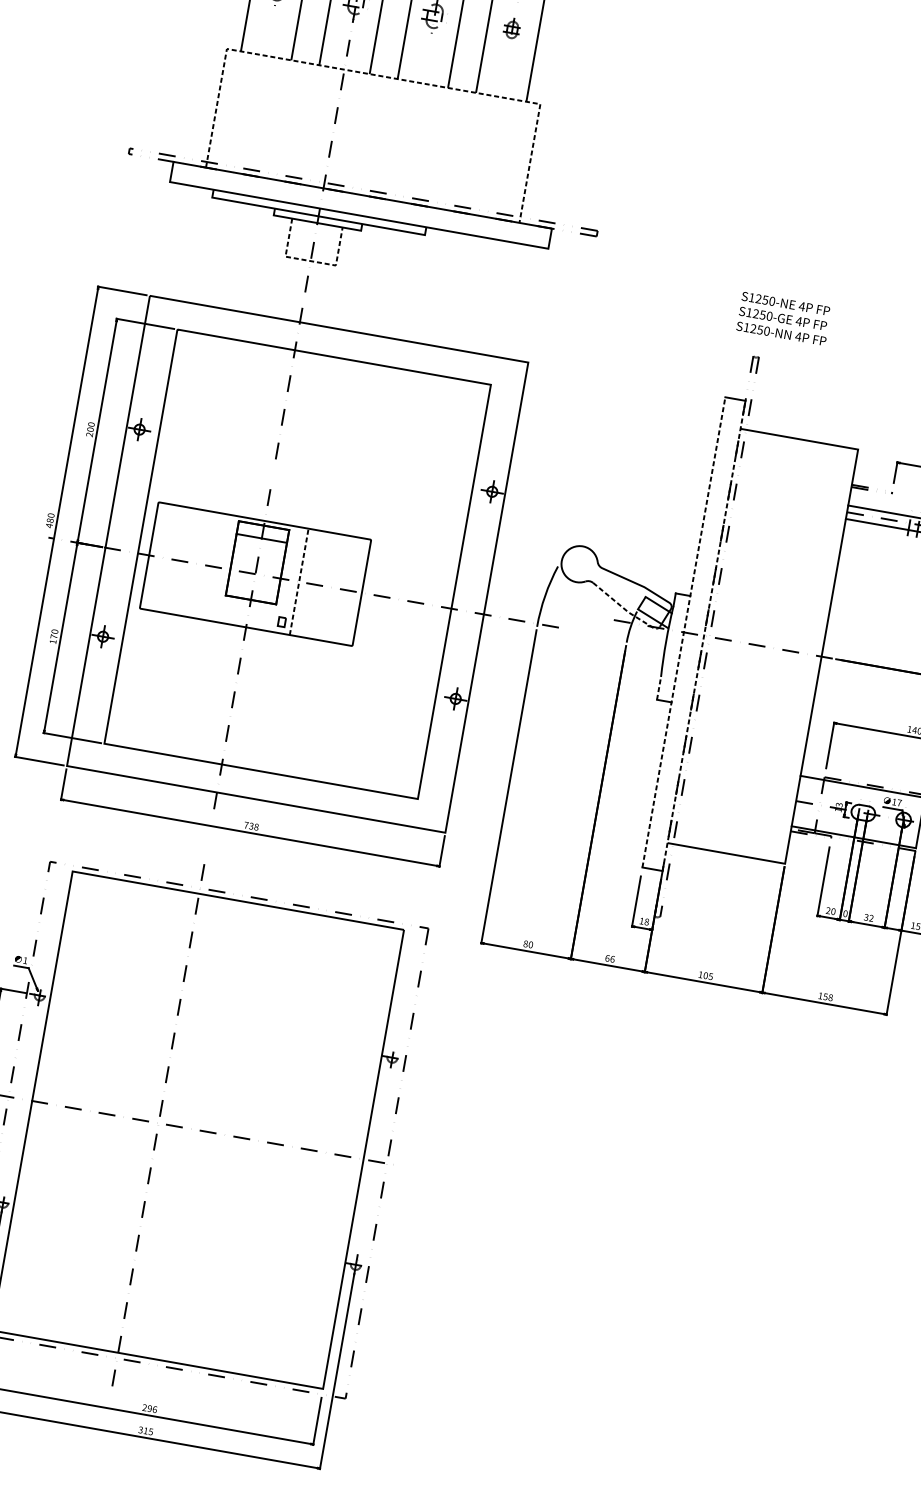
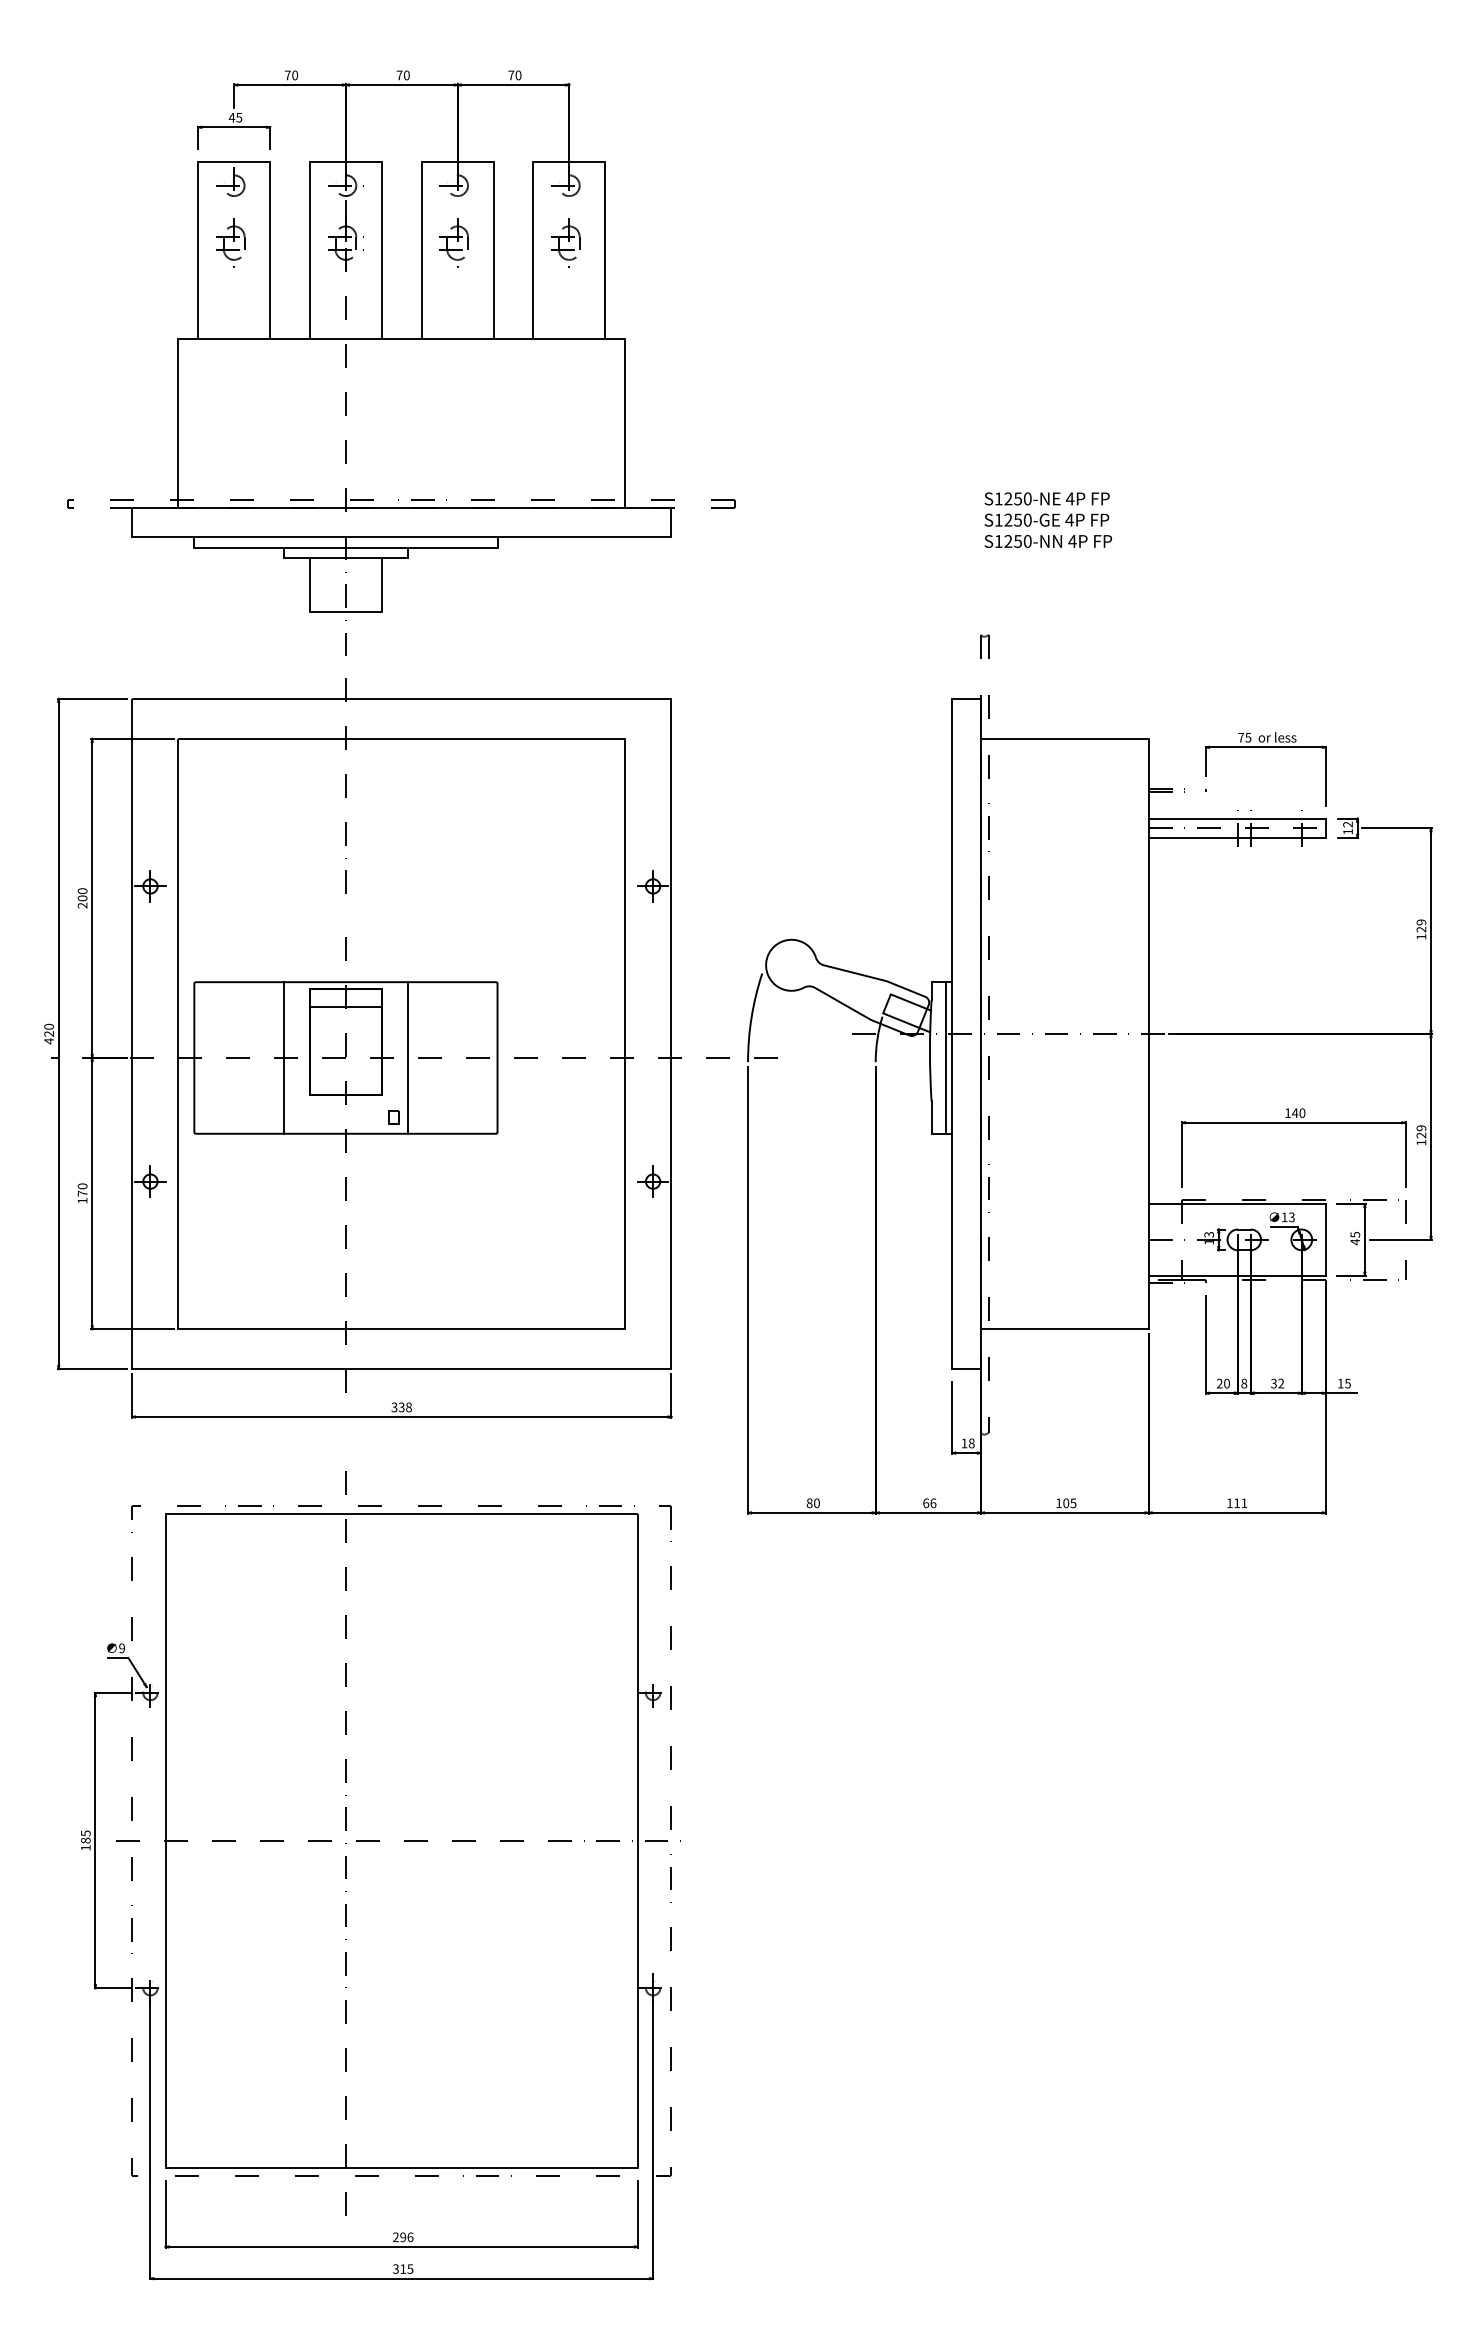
part: (510, 29) -> (565, 242), size x1.43
line: (384, 76) -> (402, 338), dashed -> solid
line: (310, 260) -> (345, 611), dashed -> solid
text: (784, 318) -> (1048, 519), moved
text: (49, 520) -> (48, 1033), 480 -> 420
line: (211, 566) -> (283, 1057), added
line: (299, 581) -> (408, 1057), dashed -> solid
line: (627, 611) -> (868, 1018), dashed -> solid
line: (684, 632) -> (952, 1033), dashed -> solid
line: (704, 635) -> (981, 1033), dashed -> solid
line: (676, 648) -> (945, 1057), added
line: (658, 688) -> (931, 1117), dashed -> solid
text: (899, 803) -> (1291, 1217), 17 -> 13
text: (246, 825) -> (394, 1407), 738 -> 338
text: (845, 913) -> (1244, 1383), 0 -> 8
text: (25, 960) -> (121, 1648), 1 -> 9
text: (828, 997) -> (1240, 1503), 158 -> 111

